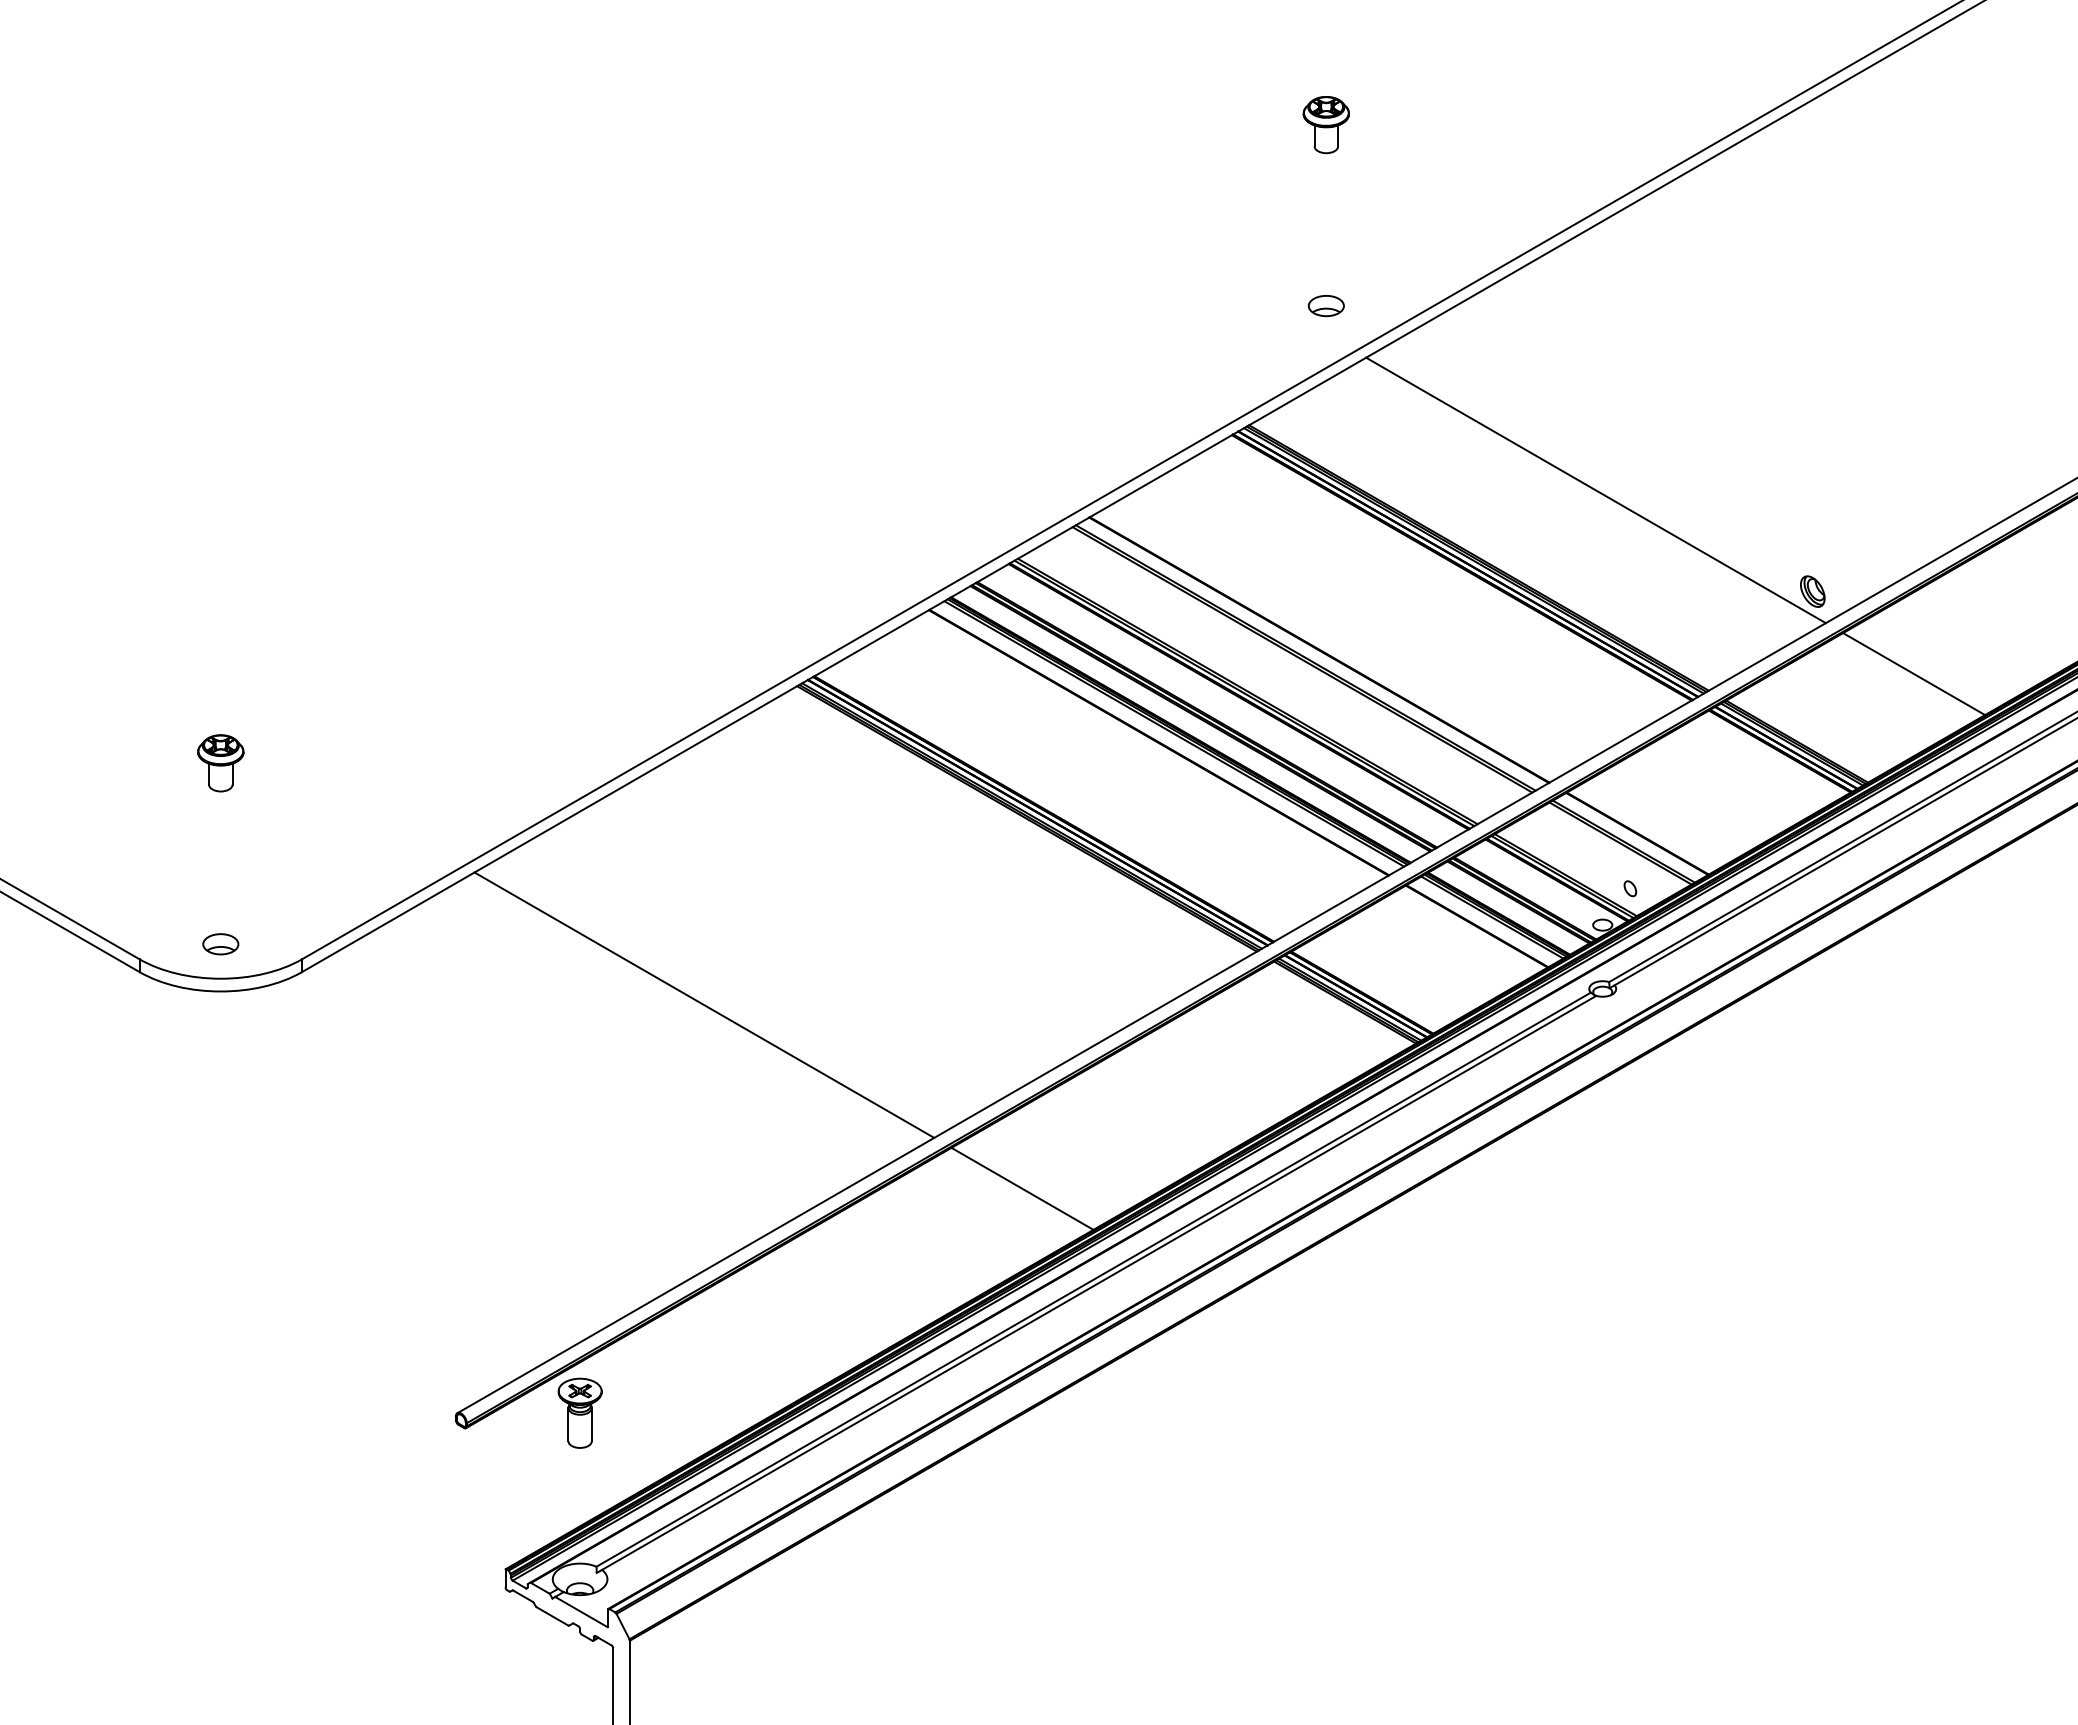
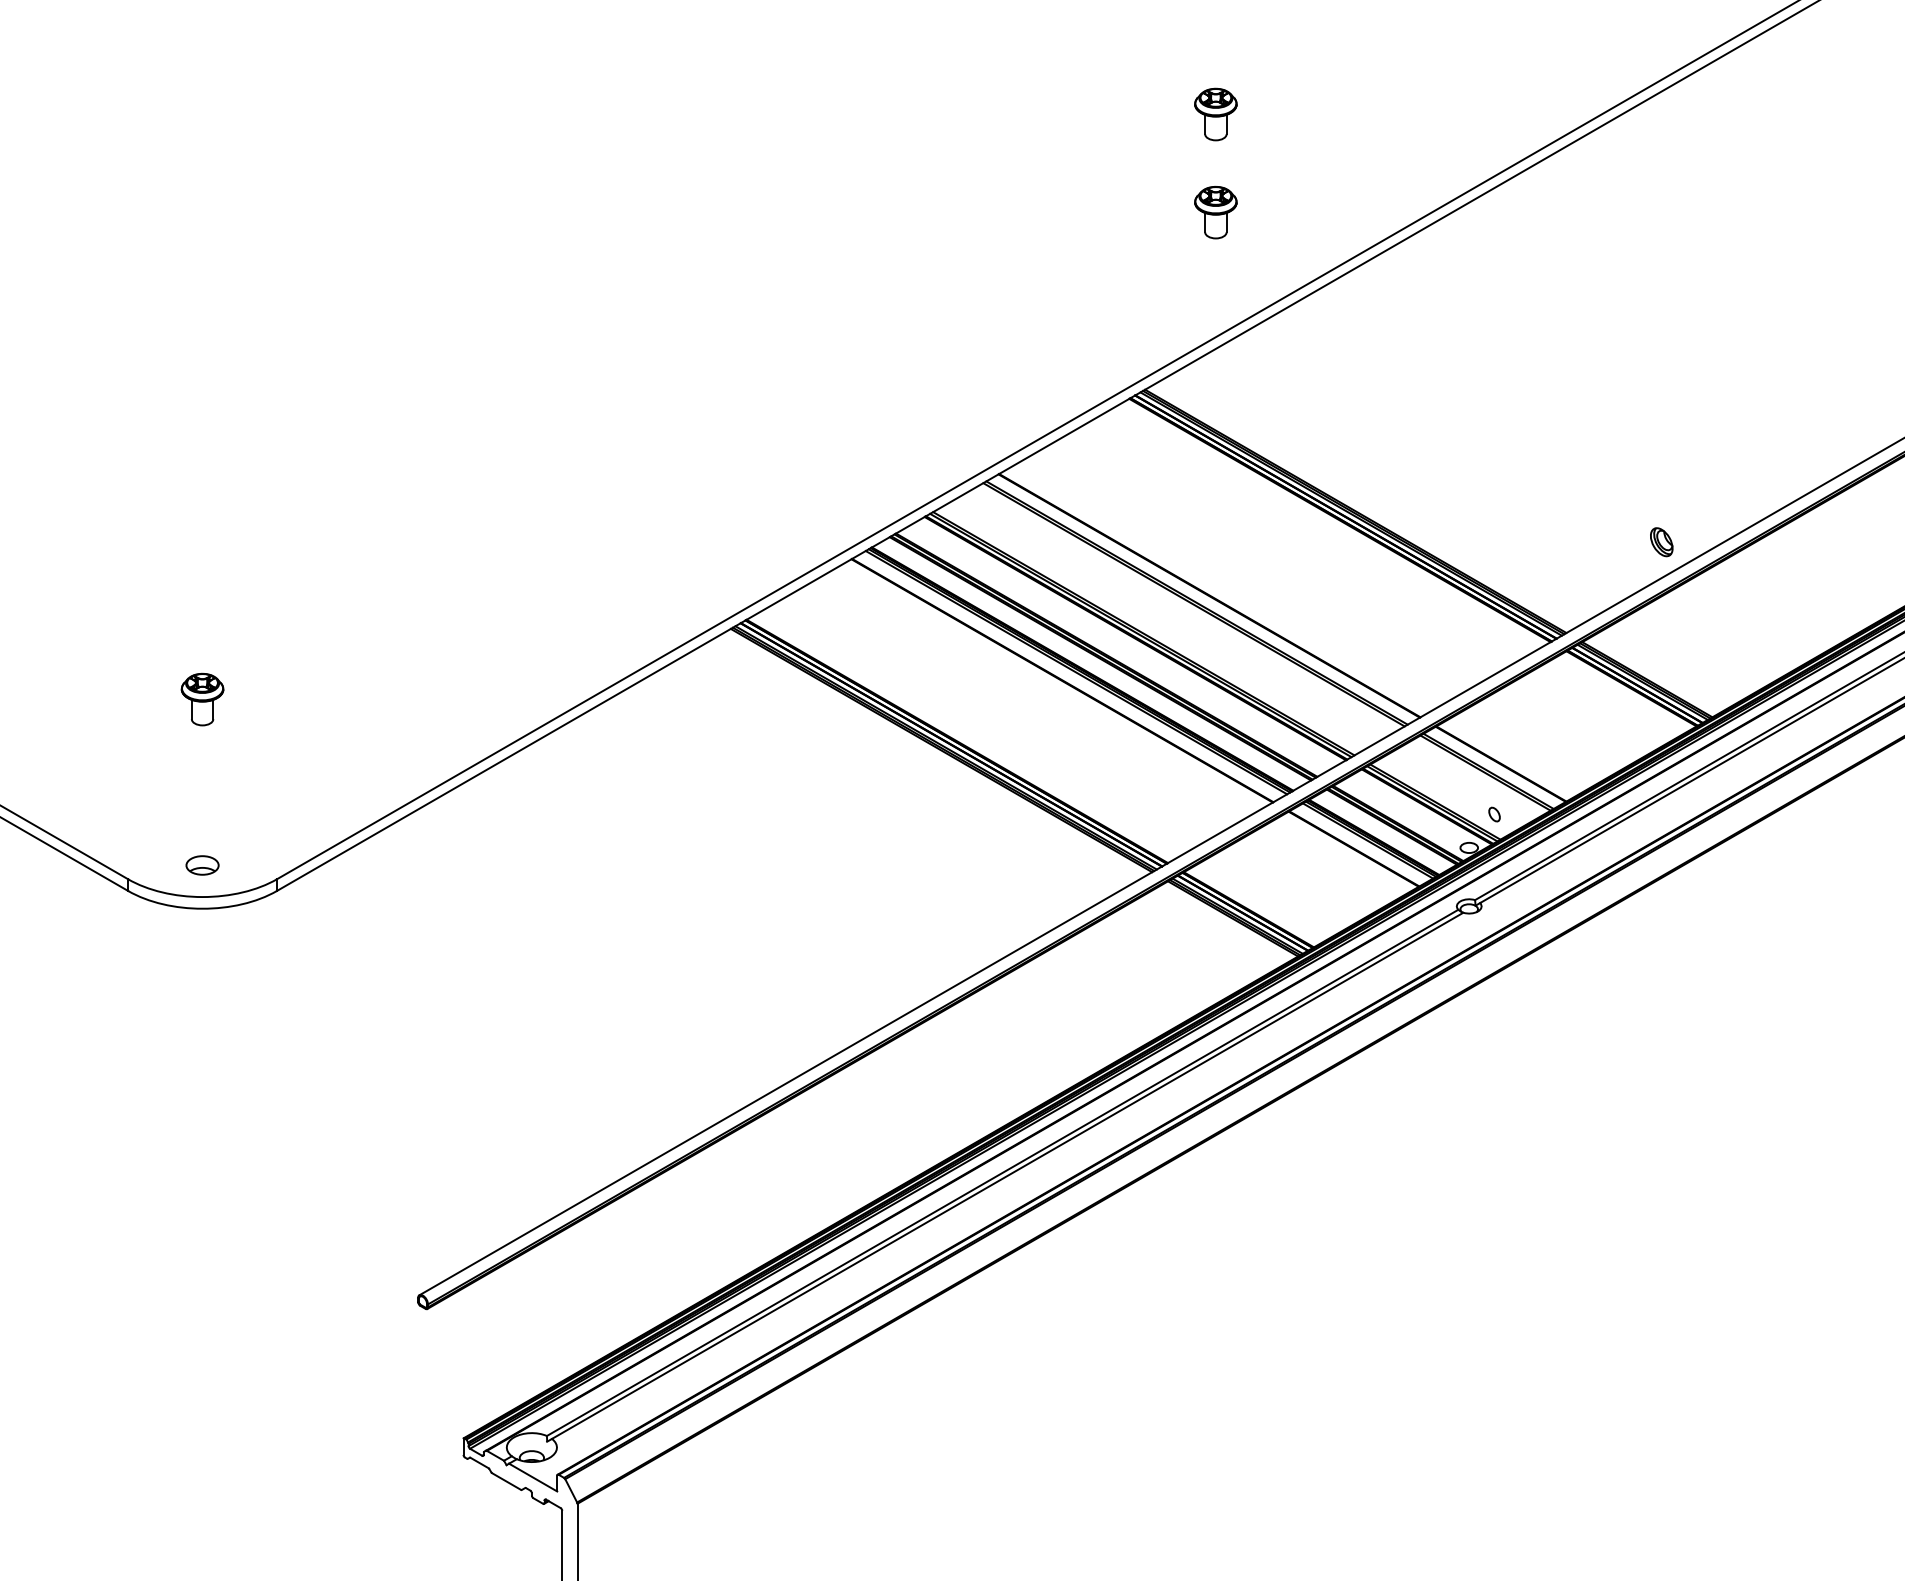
part: (1325, 232) -> (1215, 213), added
part: (1325, 306) -> (1215, 280), removed
line: (1595, 490) -> (1462, 449), removed
line: (1914, 674) -> (1754, 618), removed
line: (704, 1004) -> (645, 920), removed
line: (1022, 1188) -> (937, 1089), removed
part: (579, 1412) -> (531, 1294), removed

